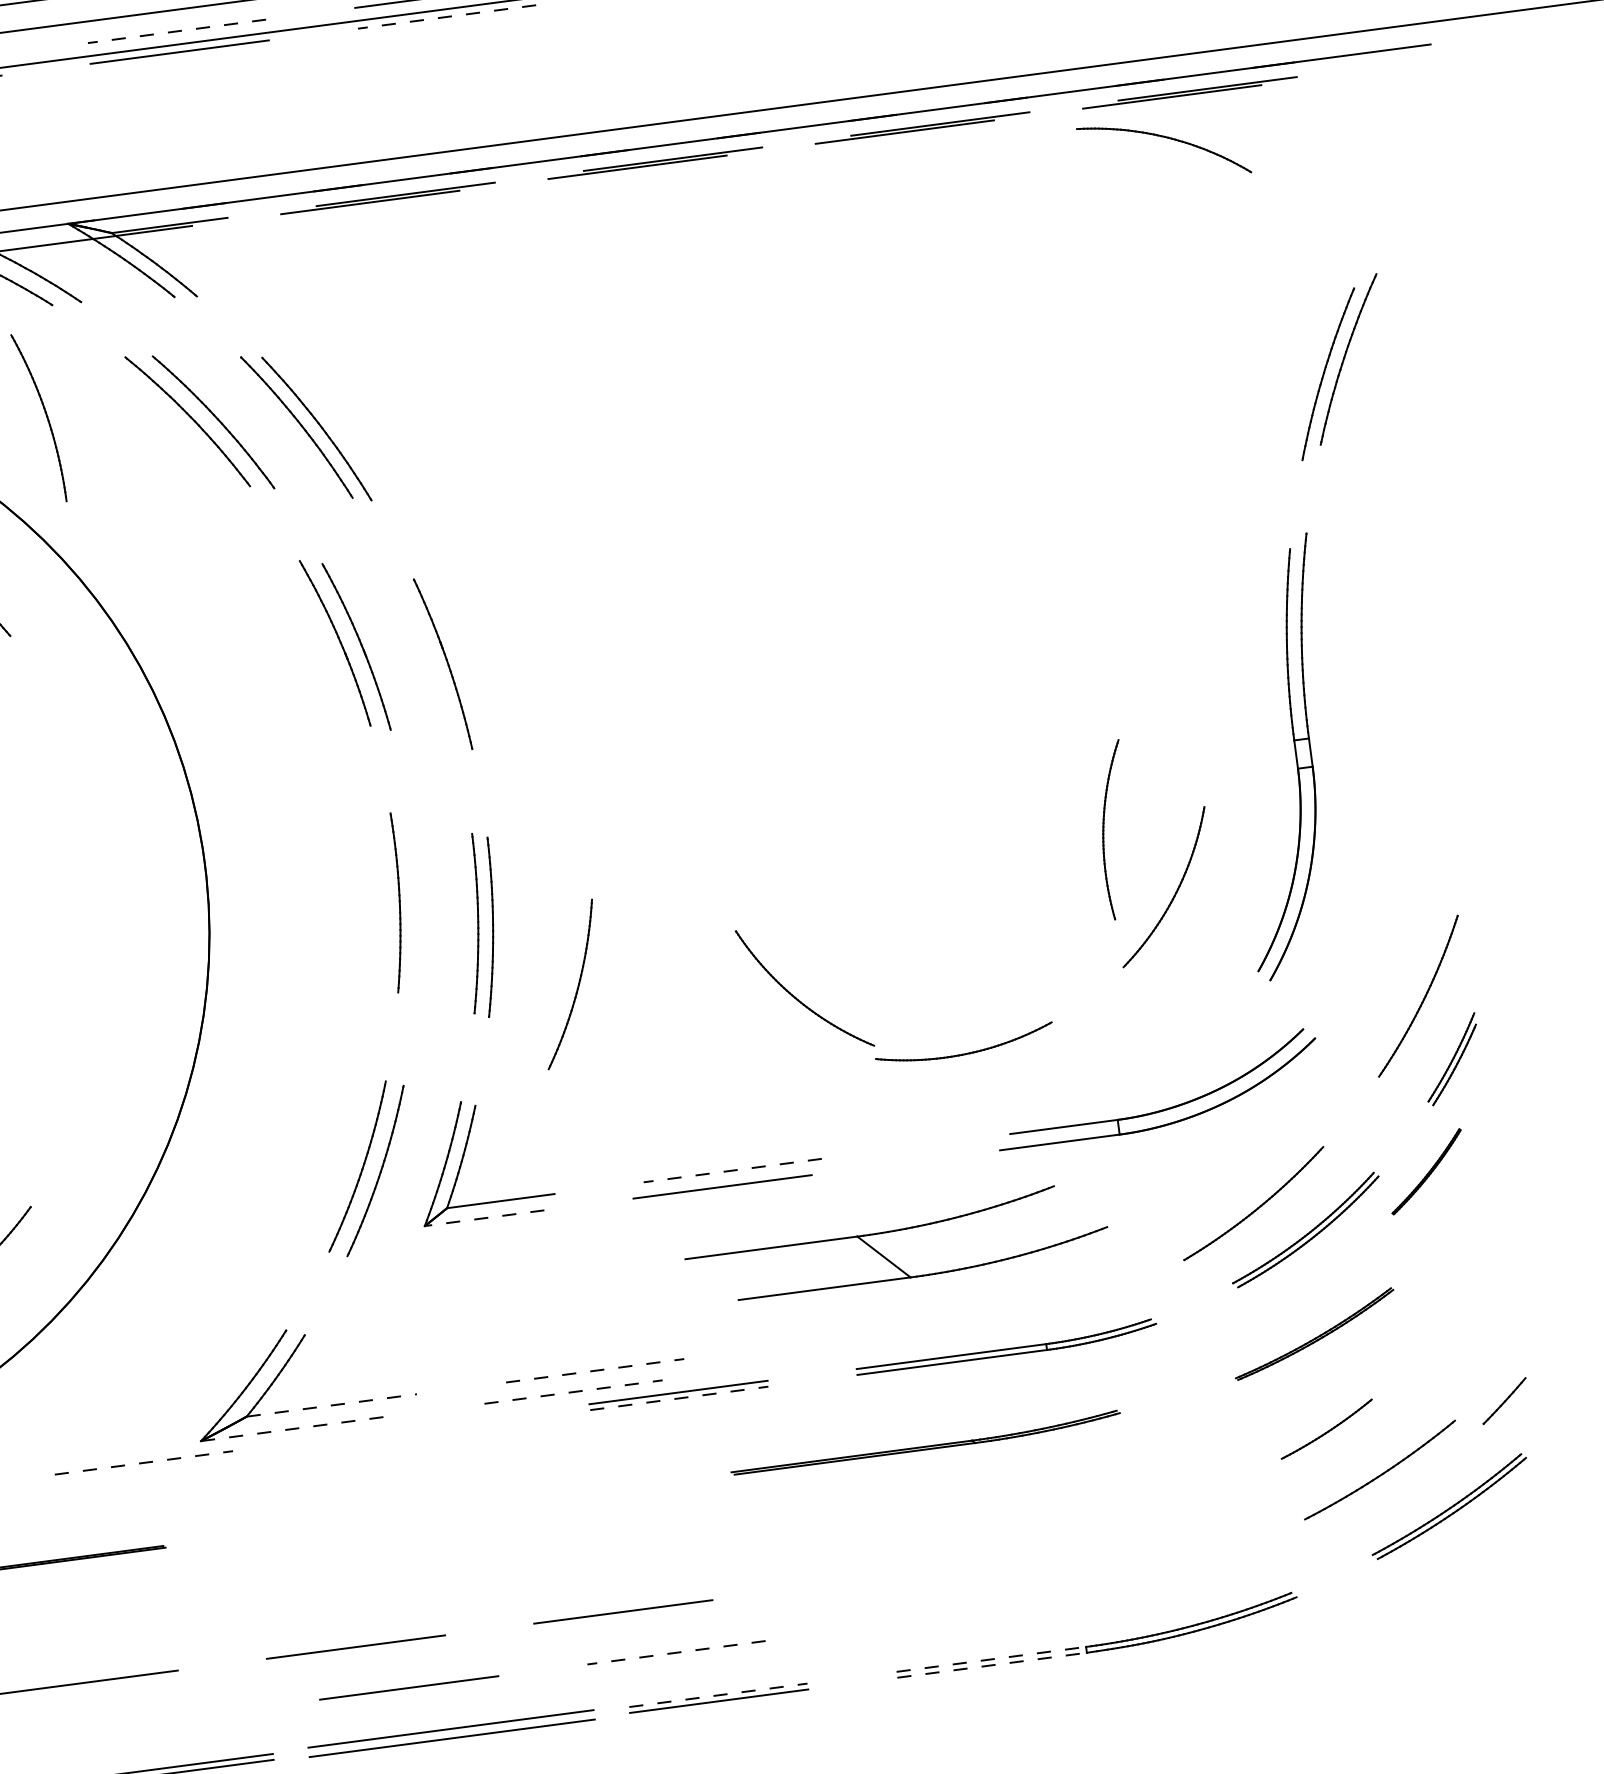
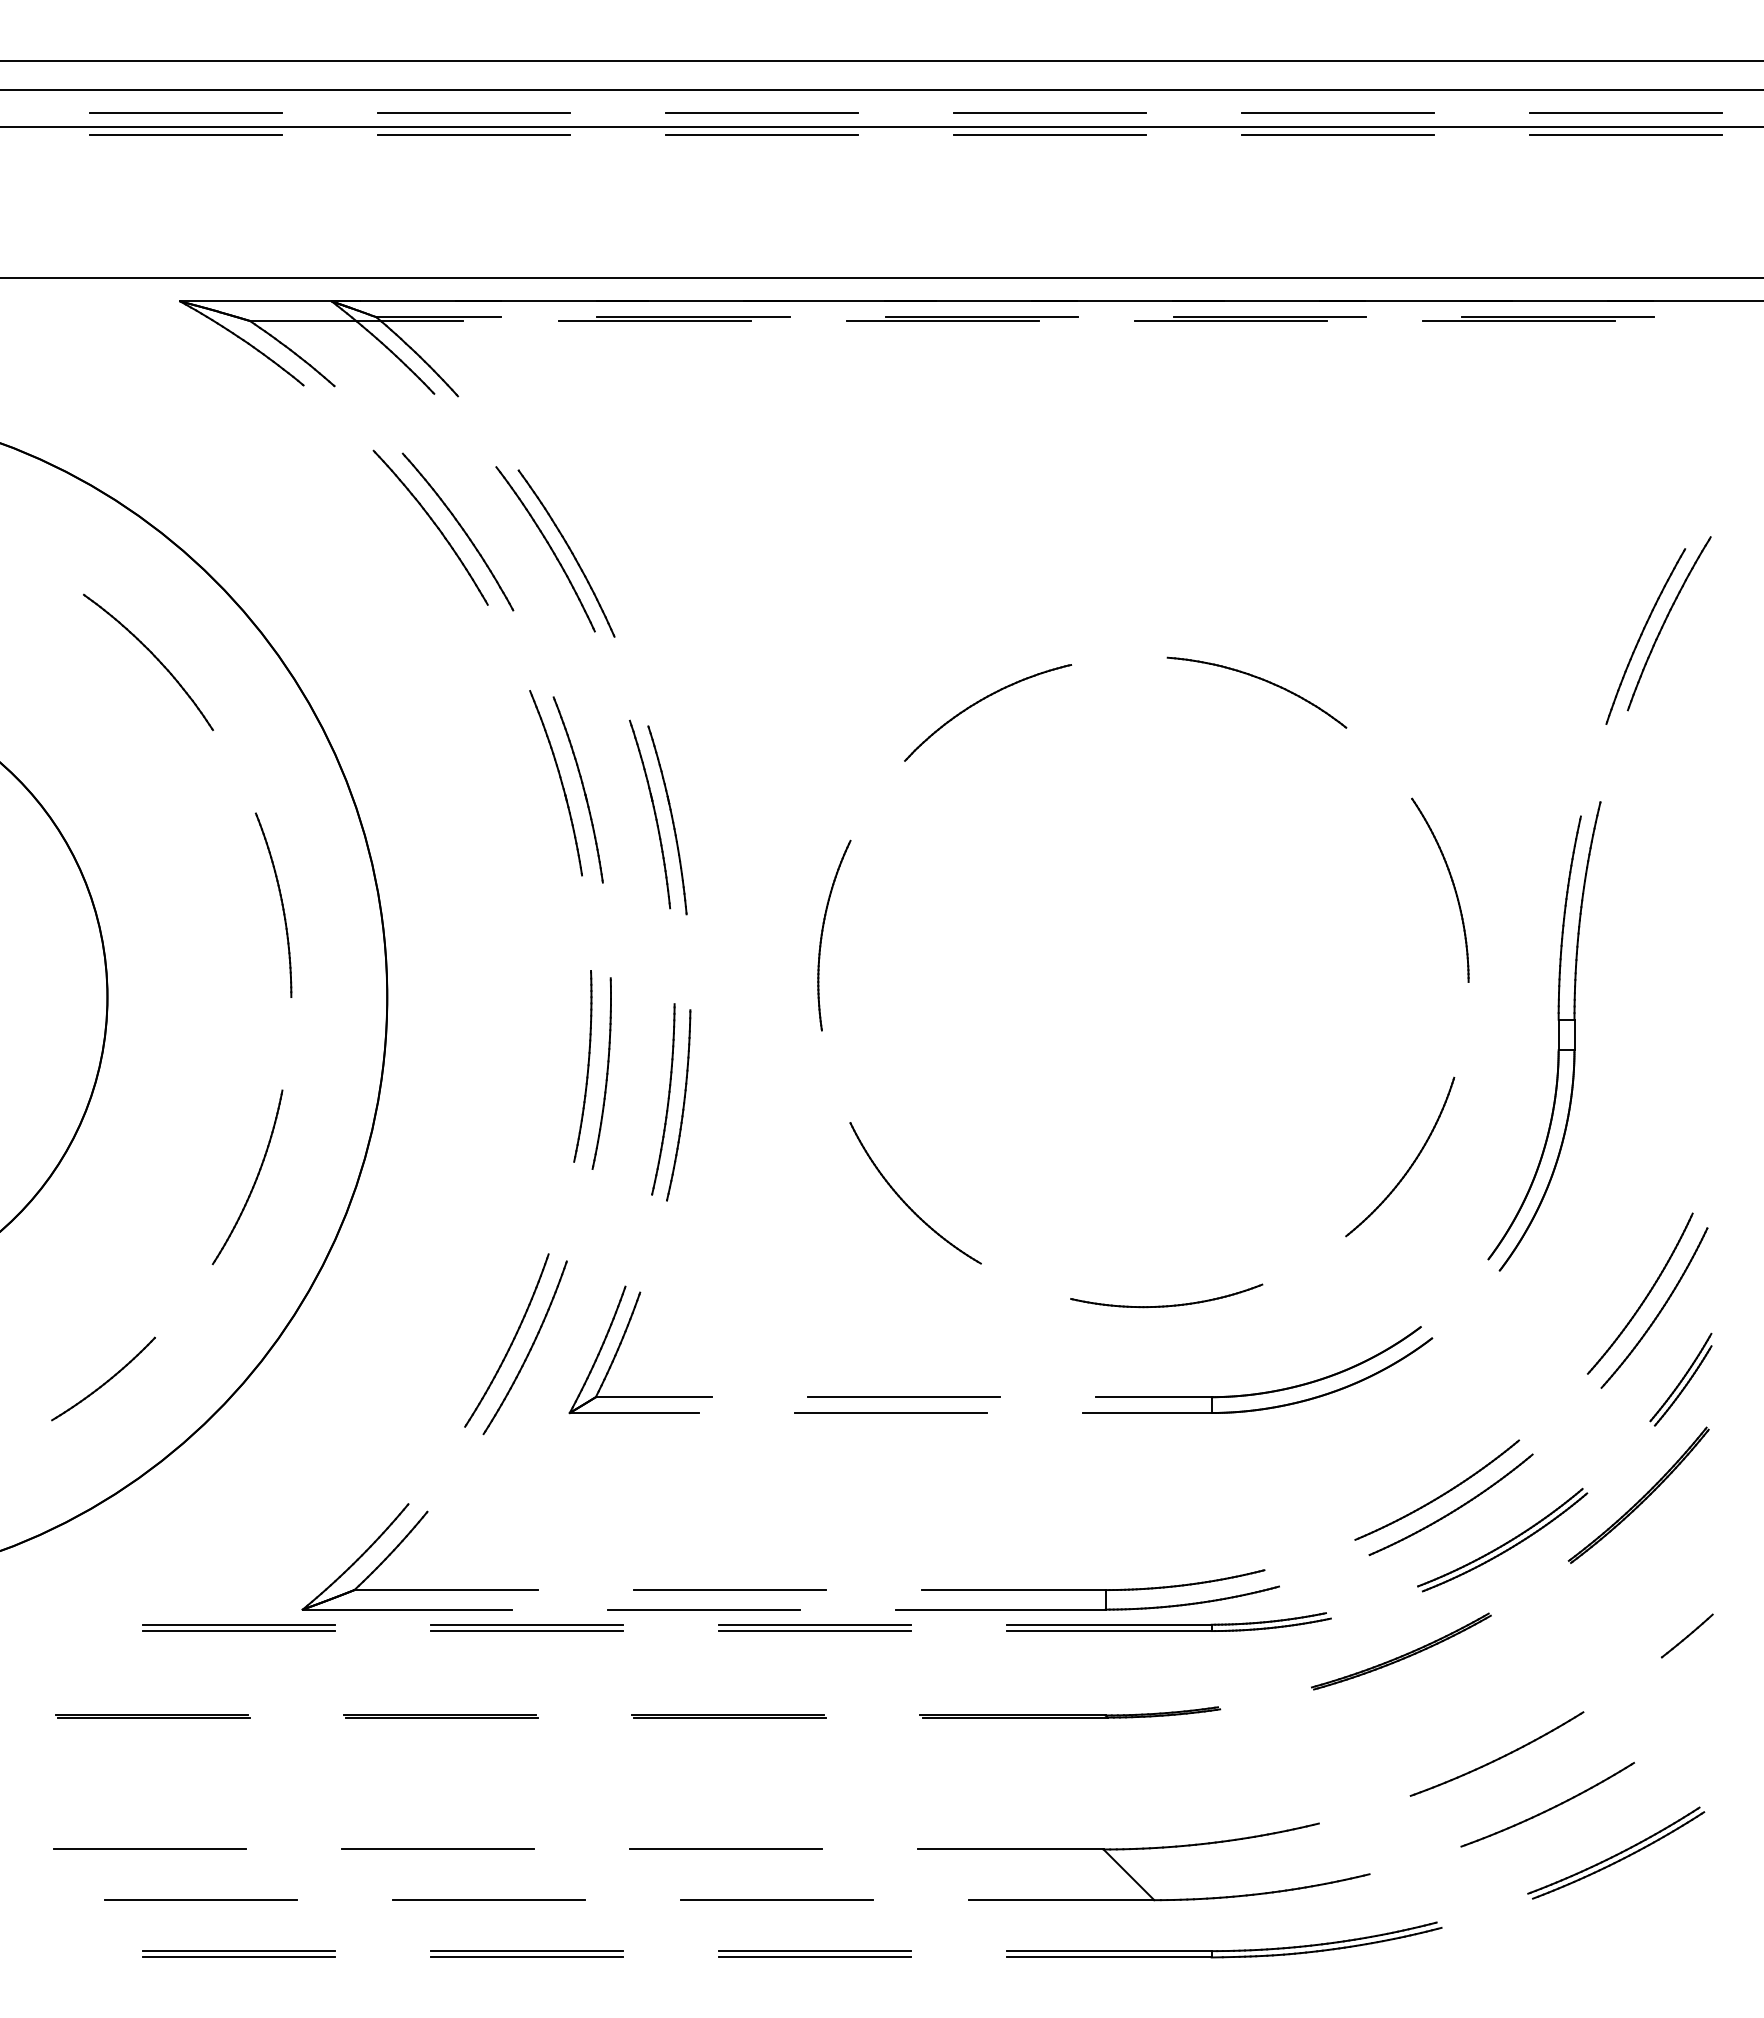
line: (446, 17) -> (761, 135), dashed -> solid
line: (176, 31) -> (473, 112), dashed -> solid
part: (1164, 138) -> (1259, 679), moved
part: (46, 416) -> (281, 904), moved
part: (719, 515) -> (981, 701), added
part: (1179, 627) -> (1452, 884), added
part: (425, 661) -> (649, 814), added
part: (1104, 827) -> (823, 931), moved
part: (412, 907) -> (601, 1073), added
part: (577, 984) -> (255, 1178), moved
part: (1408, 986) -> (1645, 1296), added
part: (796, 997) -> (905, 1201), moved
part: (1160, 1109) -> (1258, 1392), moved
line: (732, 1170) -> (903, 1397), dashed -> solid
part: (1426, 1171) -> (1638, 1494), size x1.67
part: (1243, 1195) -> (1441, 1494), added
line: (484, 1218) -> (633, 1413), dashed -> solid
part: (894, 1231) -> (1143, 1849), moved
part: (926, 1326) -> (1087, 1589), added
part: (1314, 1334) -> (1401, 1651), moved
line: (595, 1371) -> (730, 1590), dashed -> solid
line: (573, 1391) -> (704, 1609), dashed -> solid
line: (679, 1398) -> (815, 1631), dashed -> solid
line: (1504, 1400) -> (1687, 1635), moved
line: (332, 1405) -> (446, 1590), dashed -> solid
line: (298, 1428) -> (407, 1609), dashed -> solid
part: (1326, 1428) -> (1496, 1753), size x1.67
part: (410, 1430) -> (526, 1627), added
part: (925, 1442) -> (1070, 1712), size x0.71
line: (144, 1462) -> (239, 1624), dashed -> solid
line: (145, 1469) -> (239, 1631), added
line: (609, 1487) -> (728, 1715), added
line: (341, 1522) -> (440, 1715), added
line: (676, 1653) -> (776, 1900), dashed -> solid
line: (992, 1659) -> (1110, 1951), dashed -> solid
line: (993, 1665) -> (1110, 1957), dashed -> solid
line: (718, 1695) -> (815, 1951), dashed -> solid
line: (141, 1722) -> (200, 1899), added
part: (450, 1732) -> (526, 1953), size x0.62

